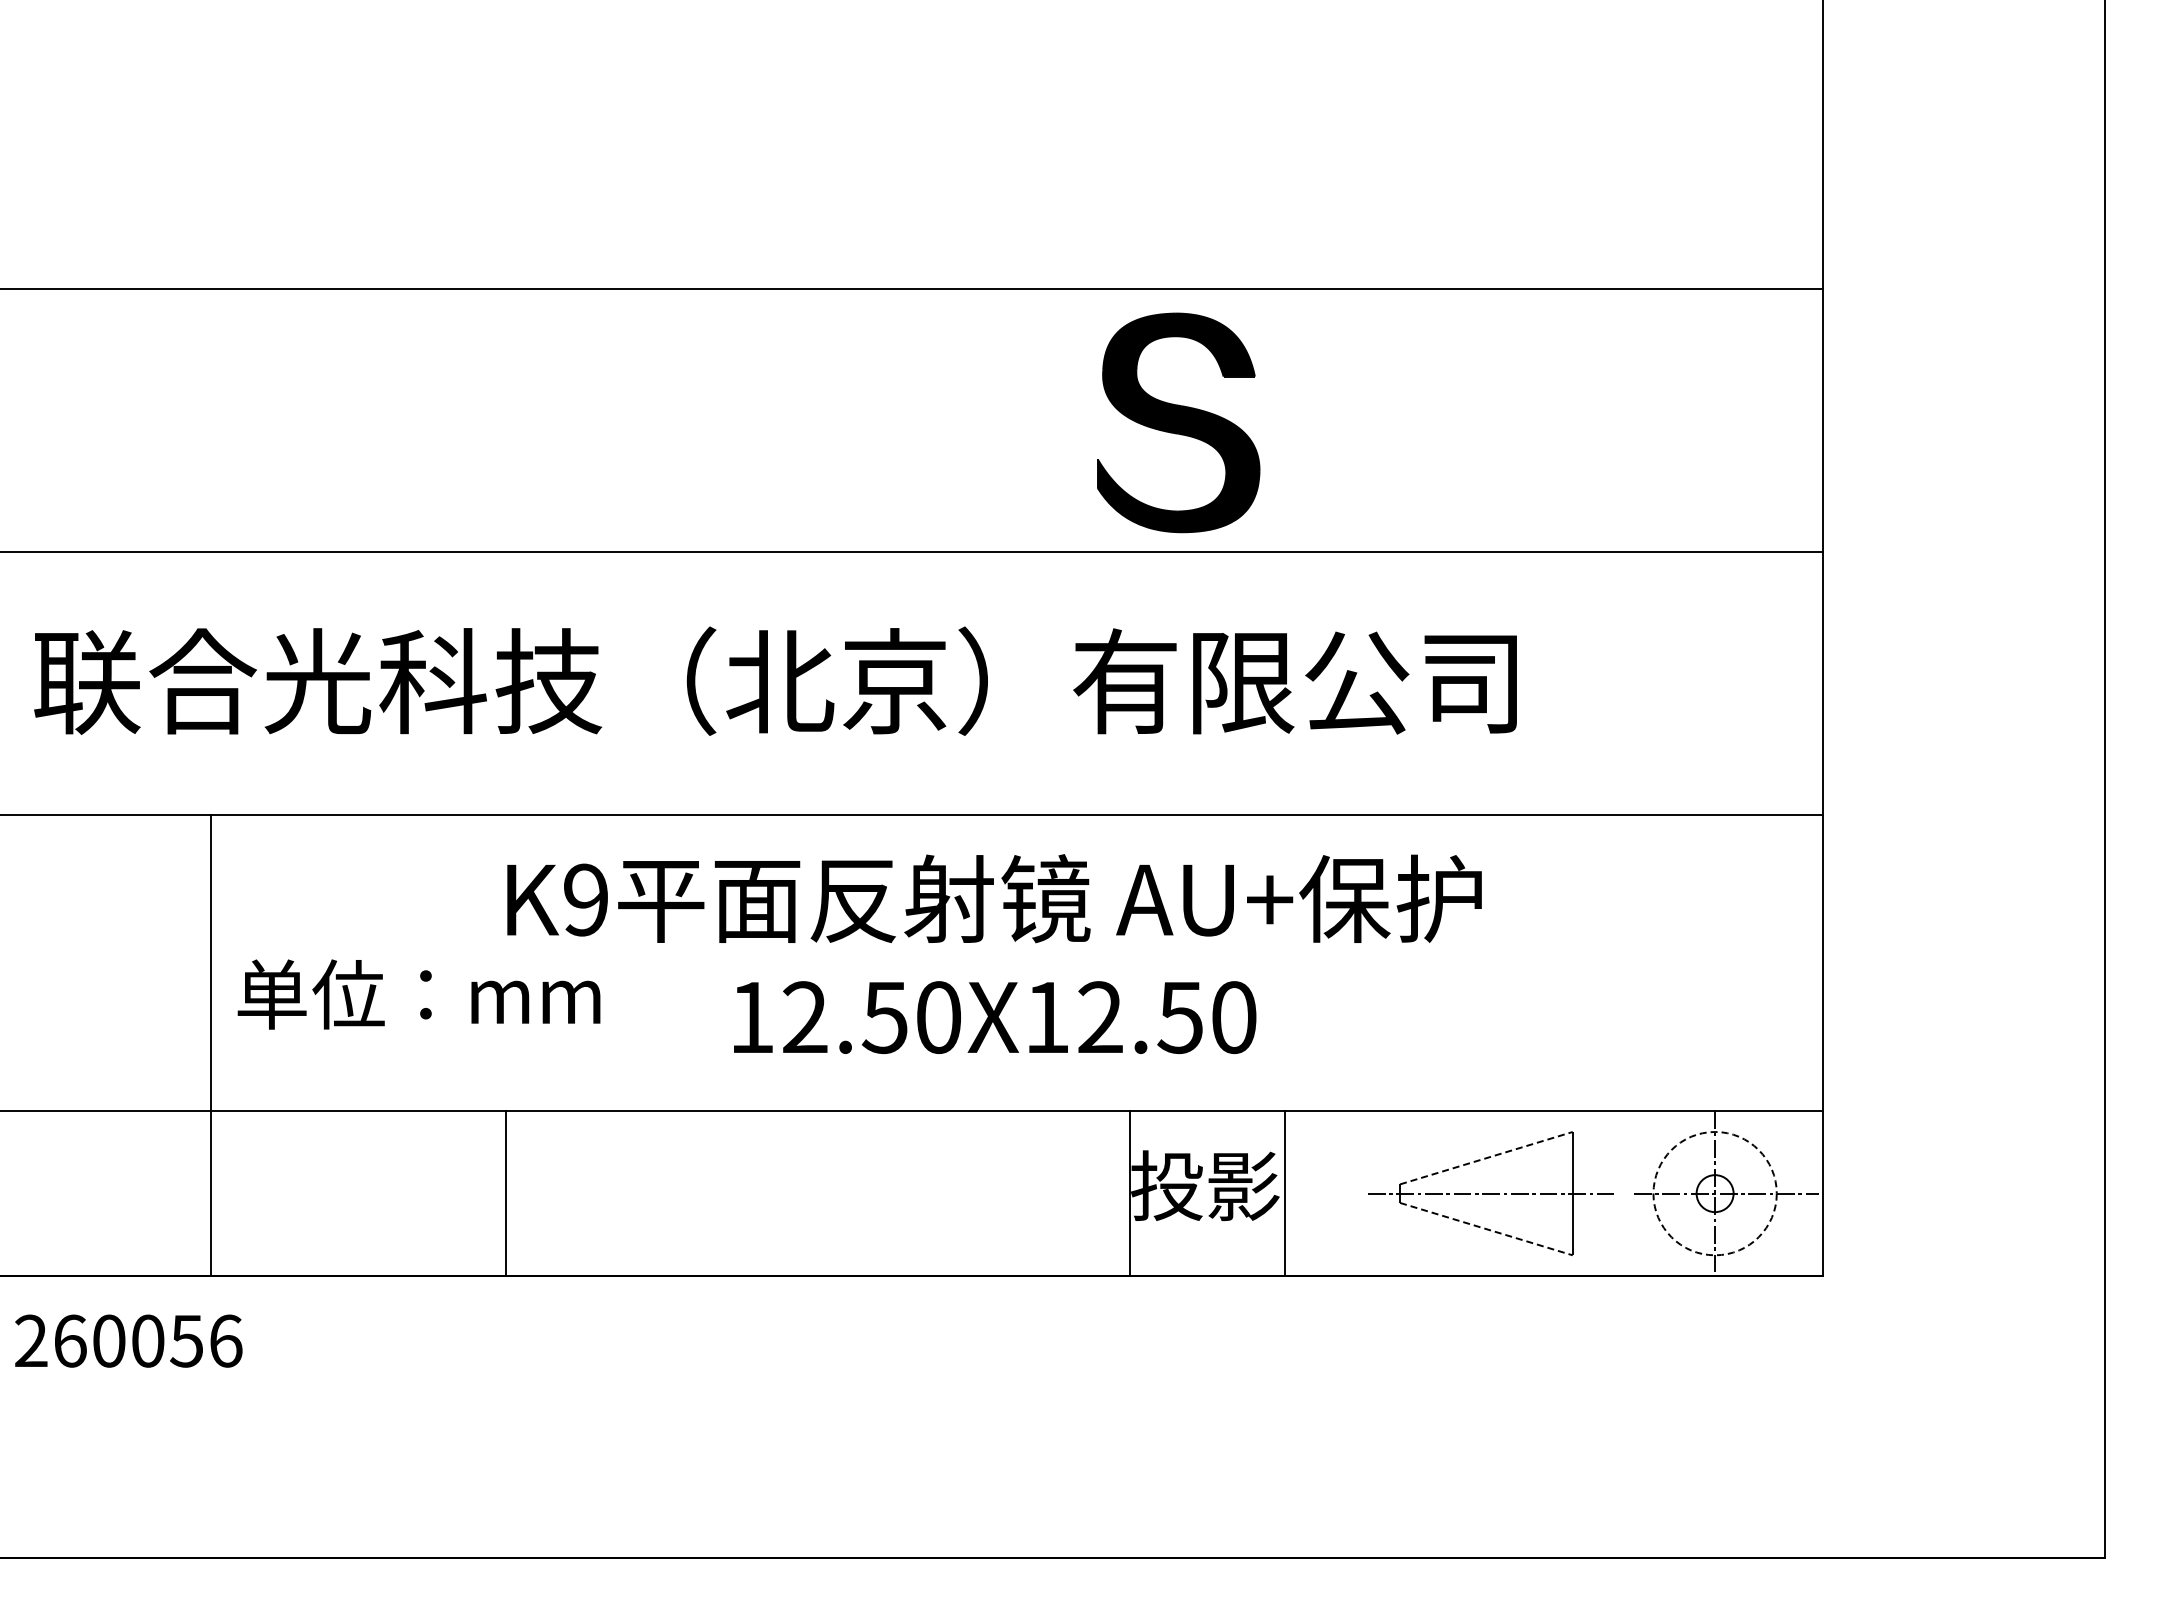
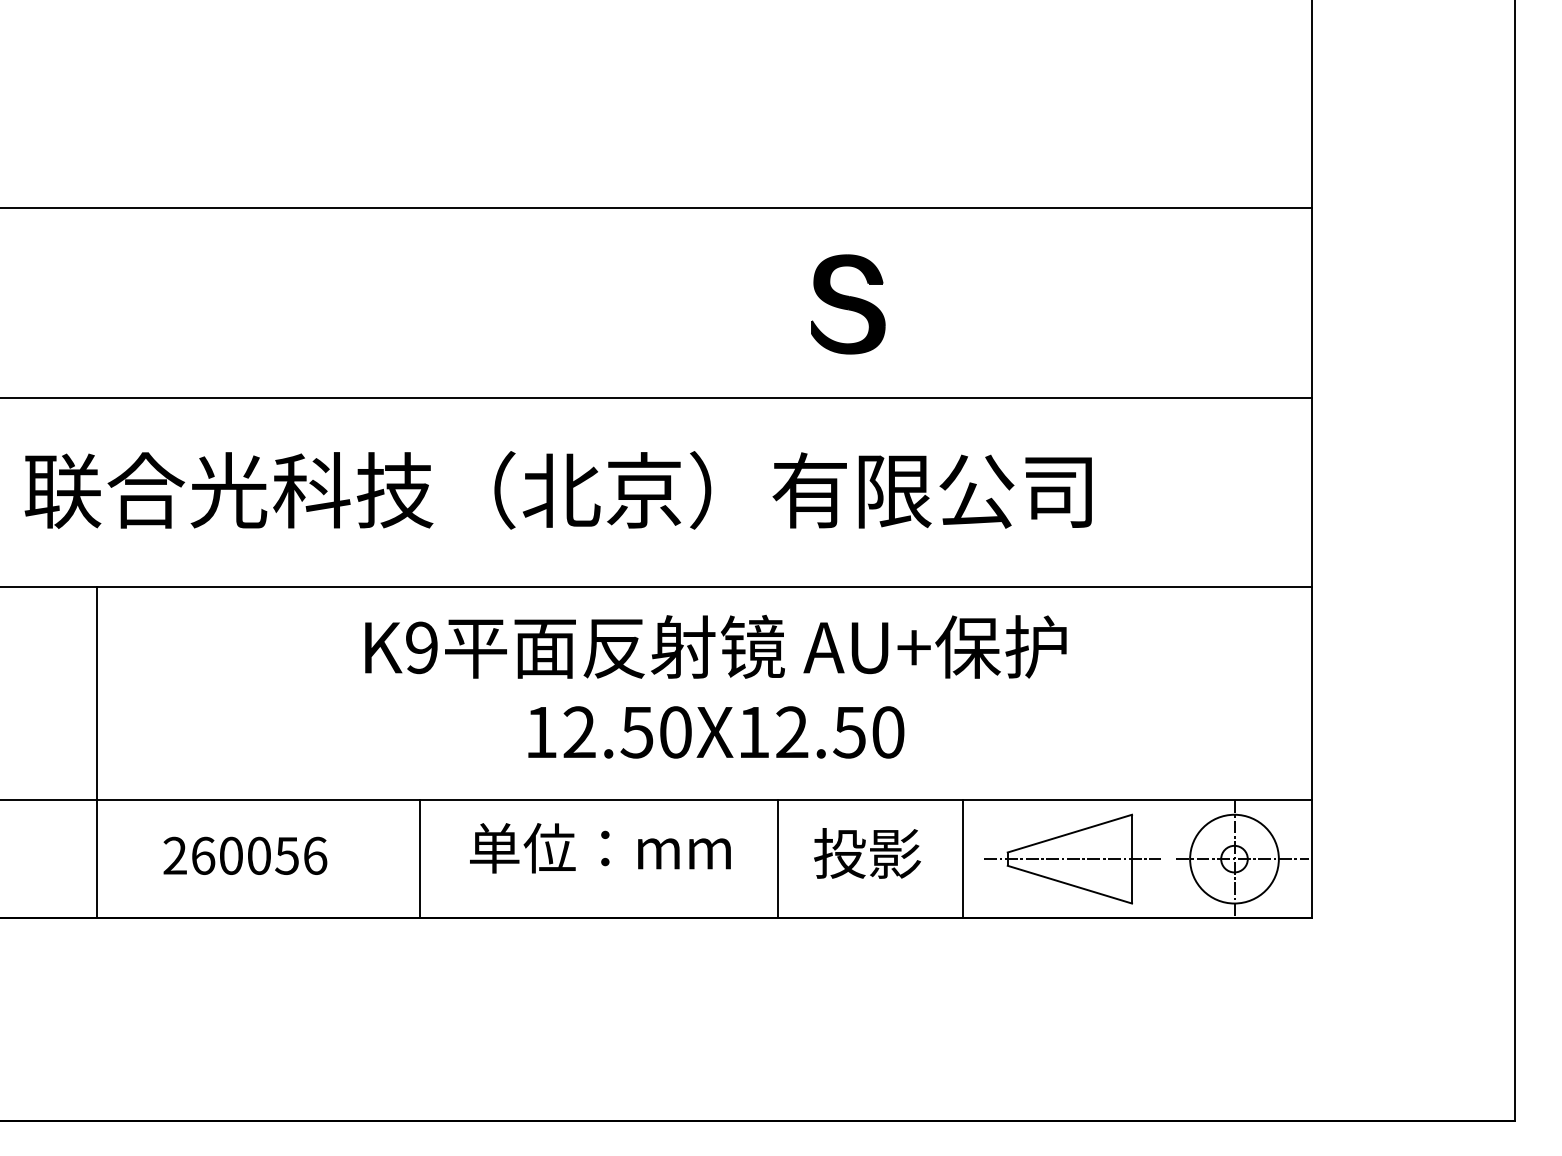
part: (1178, 422) -> (848, 304), size x0.62
text: (418, 994) -> (599, 848), moved
line: (210, 1045) -> (96, 752), moved
line: (1486, 1158) -> (1069, 833), dashed -> solid
line: (505, 1193) -> (420, 859), moved
line: (1129, 1193) -> (777, 859), moved
line: (1285, 1193) -> (963, 859), moved
circle: (1714, 1193) -> (1234, 859), dashed -> solid
line: (1486, 1229) -> (1069, 884), dashed -> solid
text: (128, 1340) -> (245, 855), moved

